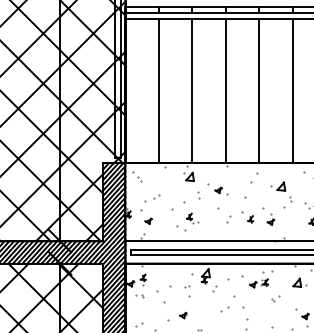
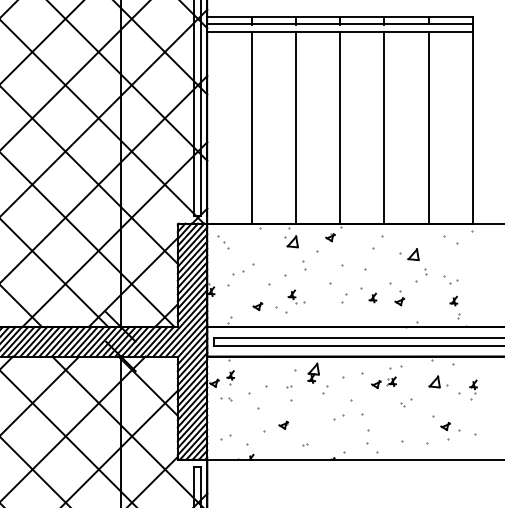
part: (218, 190) -> (330, 237), moved
part: (156, 196) -> (248, 267), size x1.6
part: (148, 221) -> (257, 306), moved

